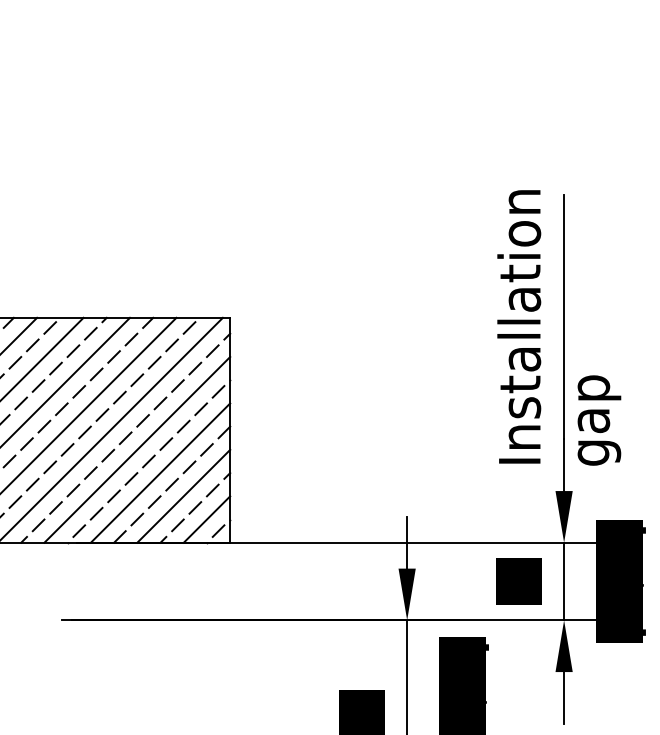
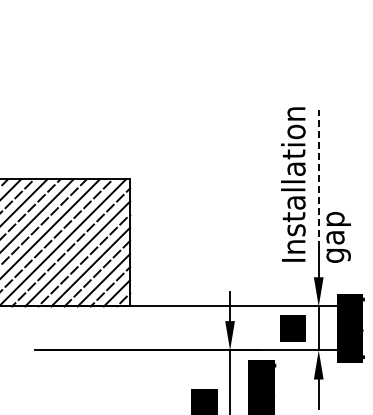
line: (563, 317) -> (318, 179), solid -> dashed

